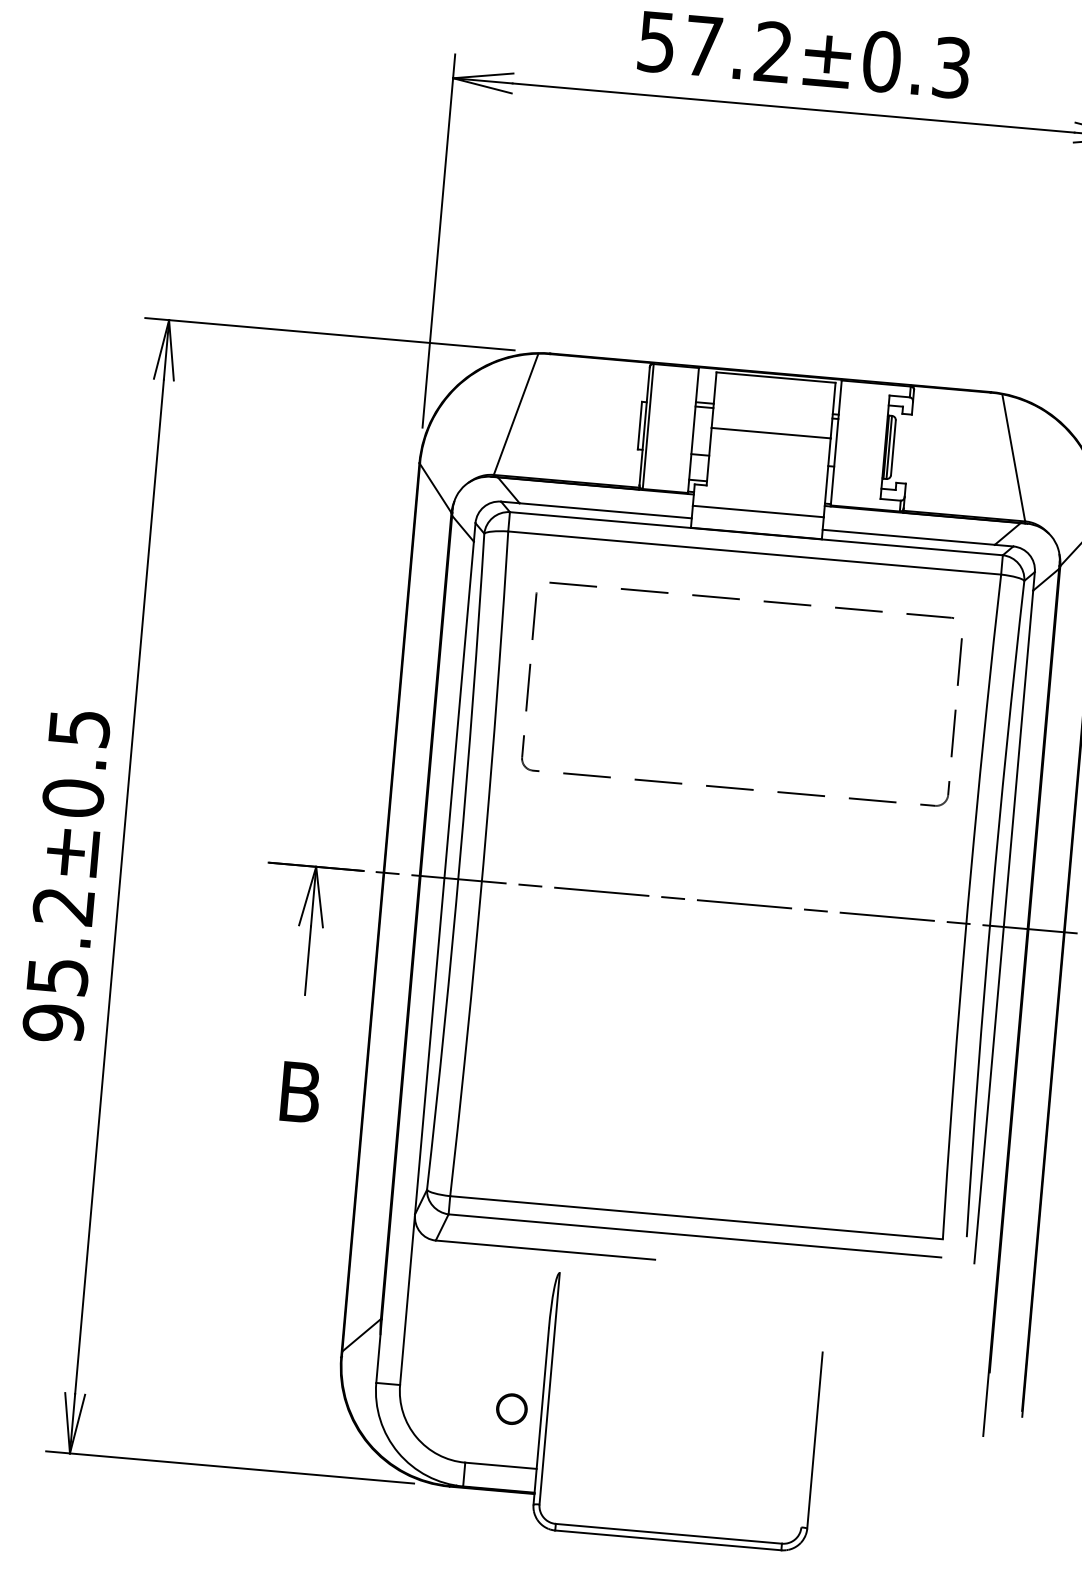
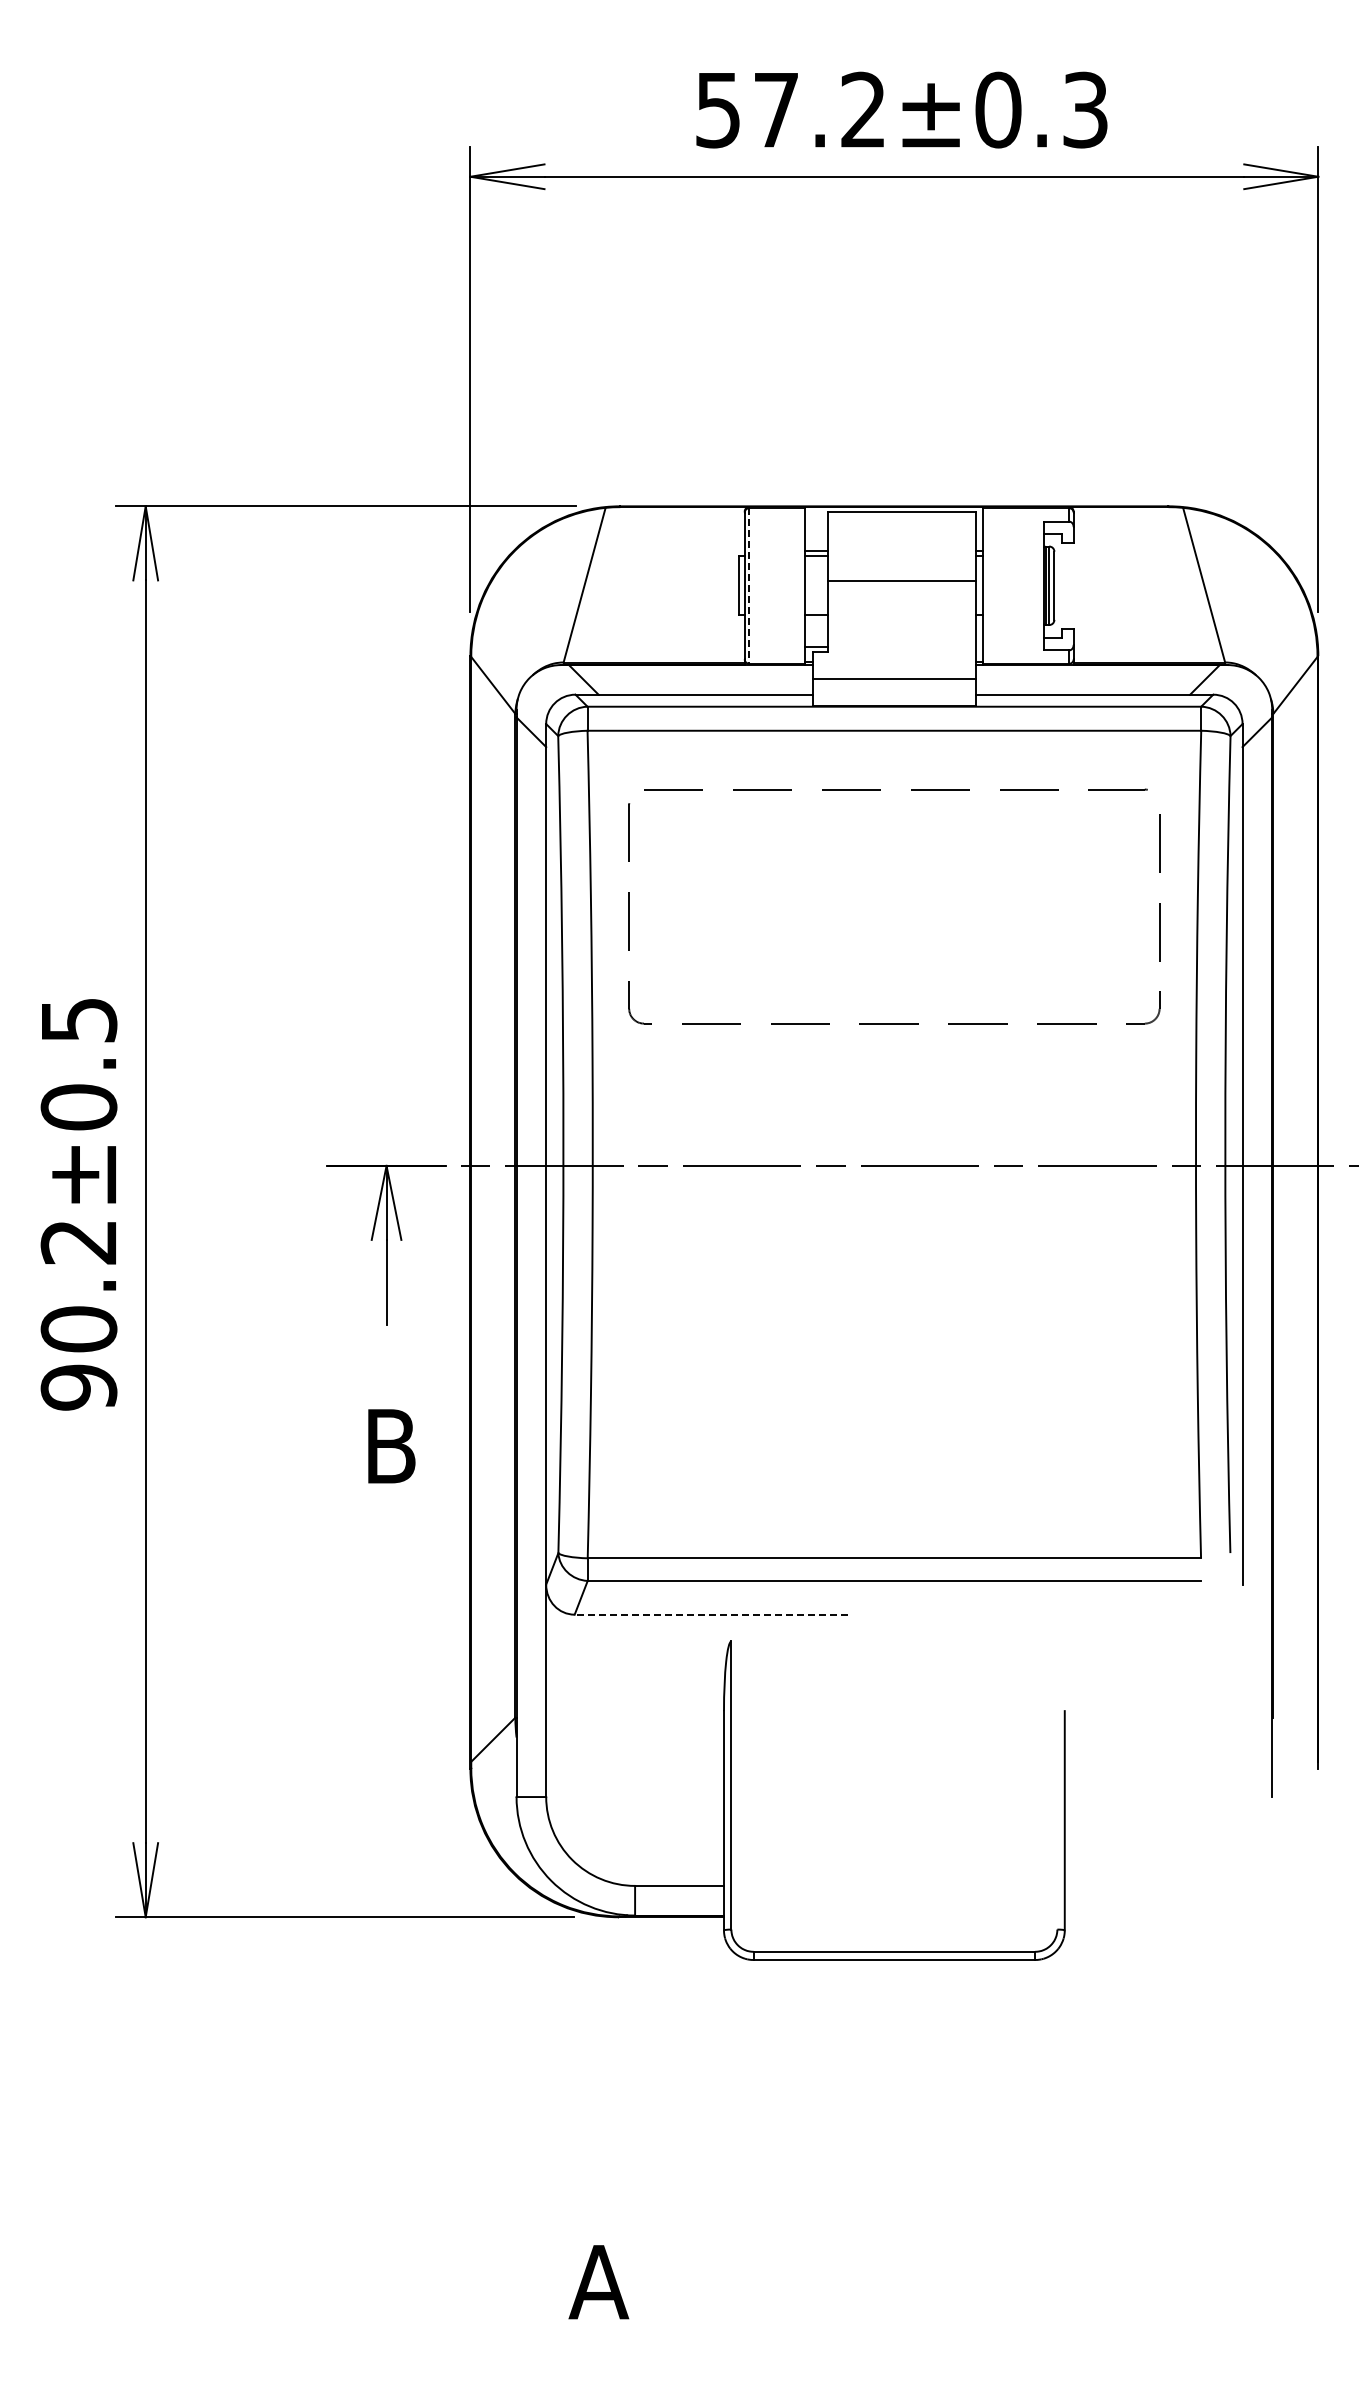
line: (648, 426) -> (749, 586), solid -> dashed
text: (57, 976) -> (78, 1329), 95.2±0.5 -> 90.2±0.5
line: (545, 1250) -> (711, 1614), solid -> dashed
part: (511, 1408) -> (686, 1814), removed

